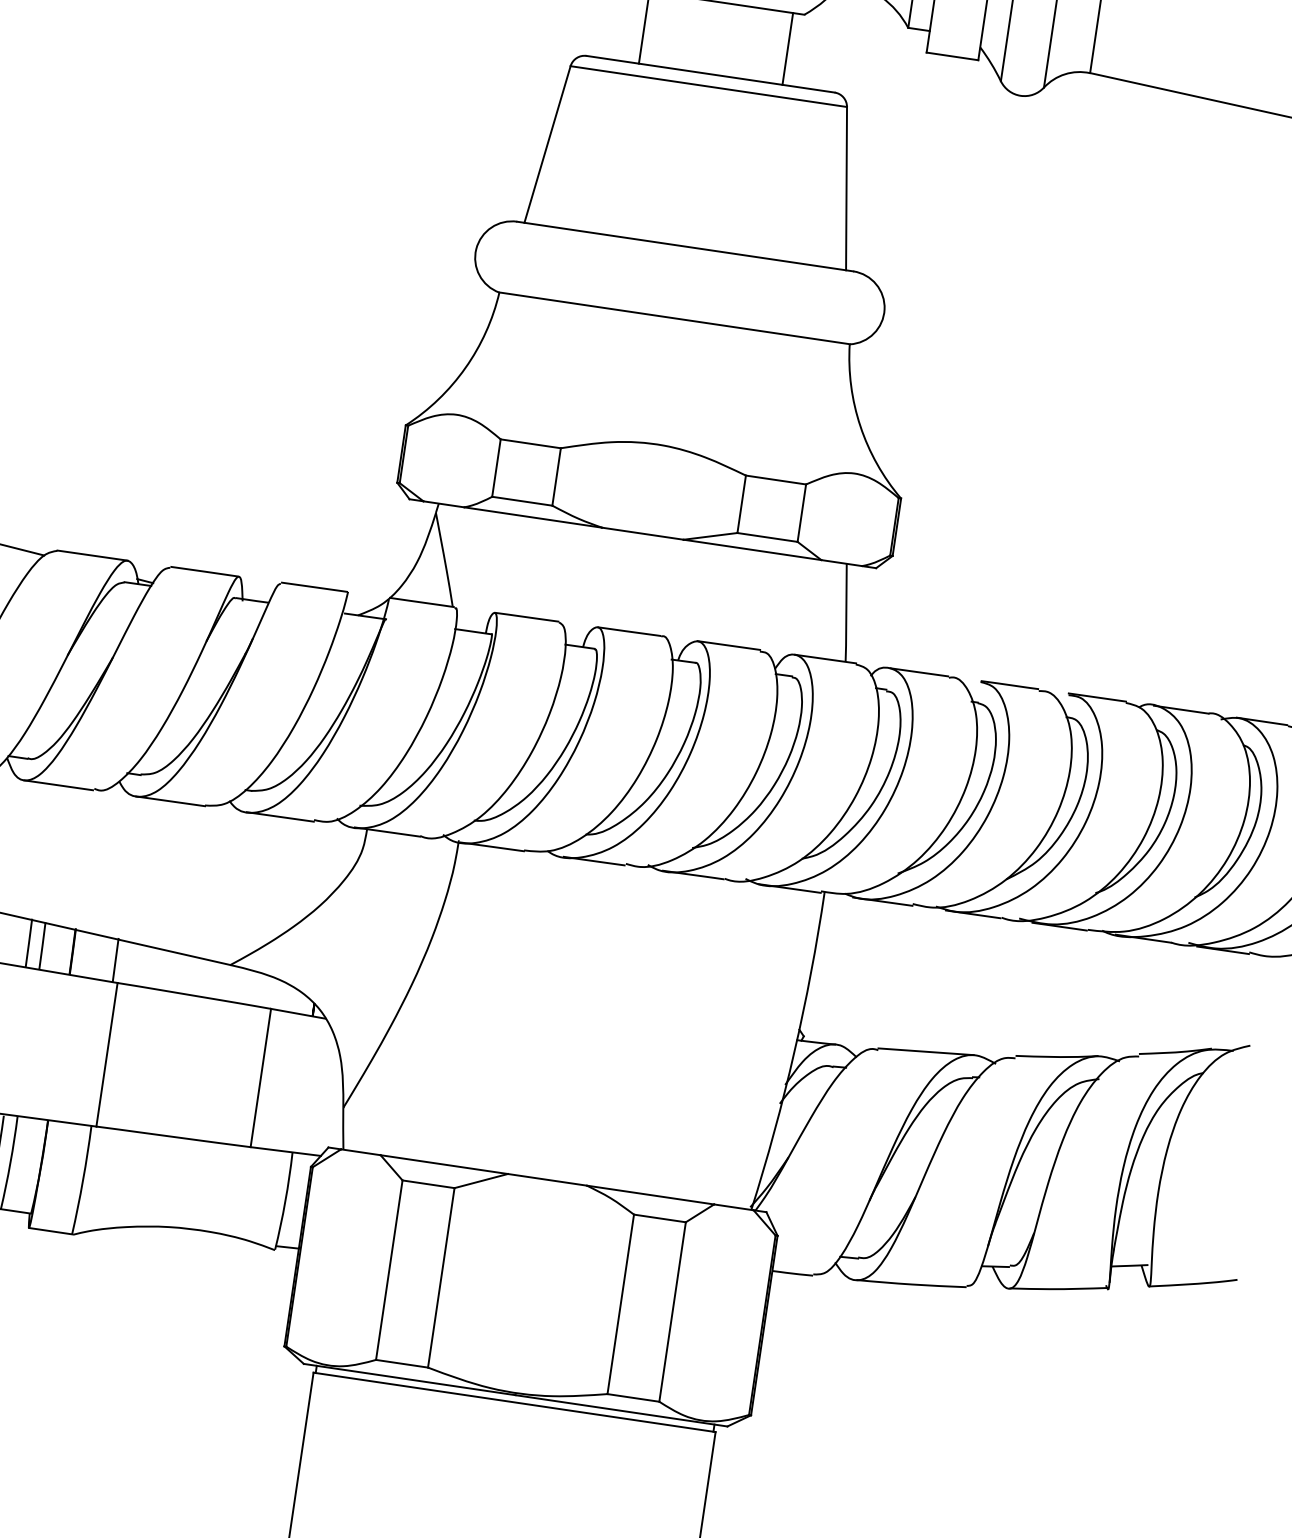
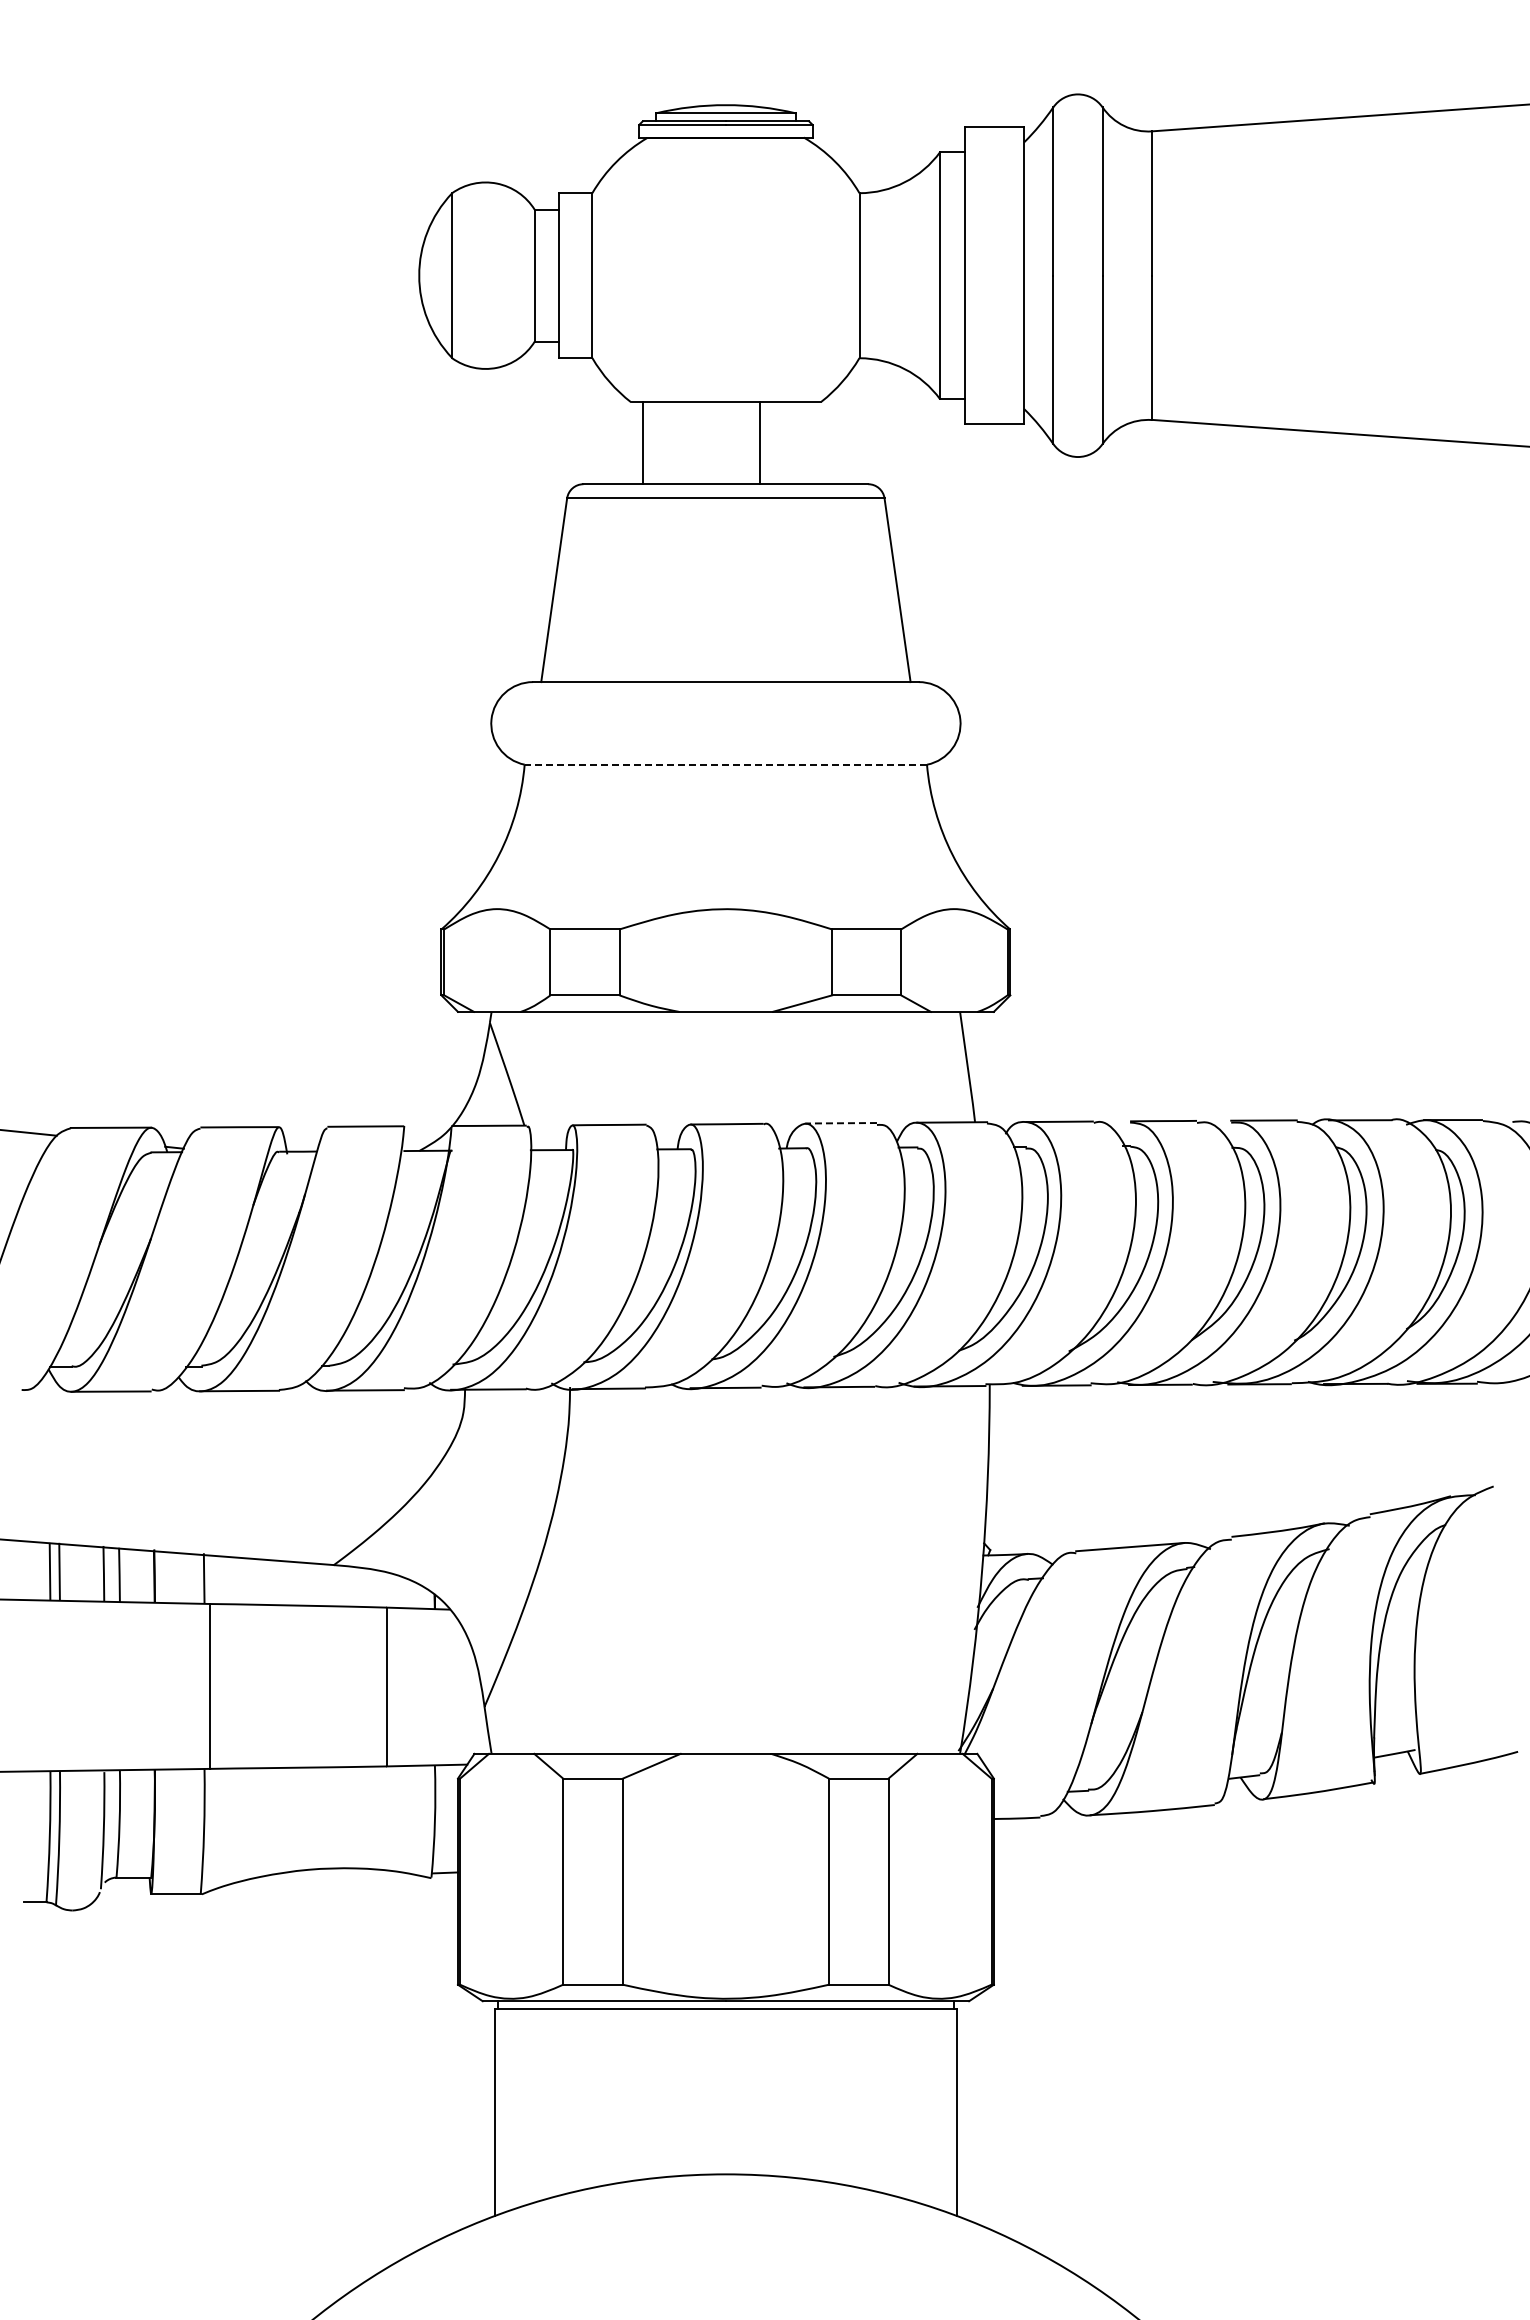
line: (787, 48) -> (760, 442), moved
line: (674, 318) -> (725, 764), solid -> dashed
line: (729, 645) -> (841, 1123), solid -> dashed

